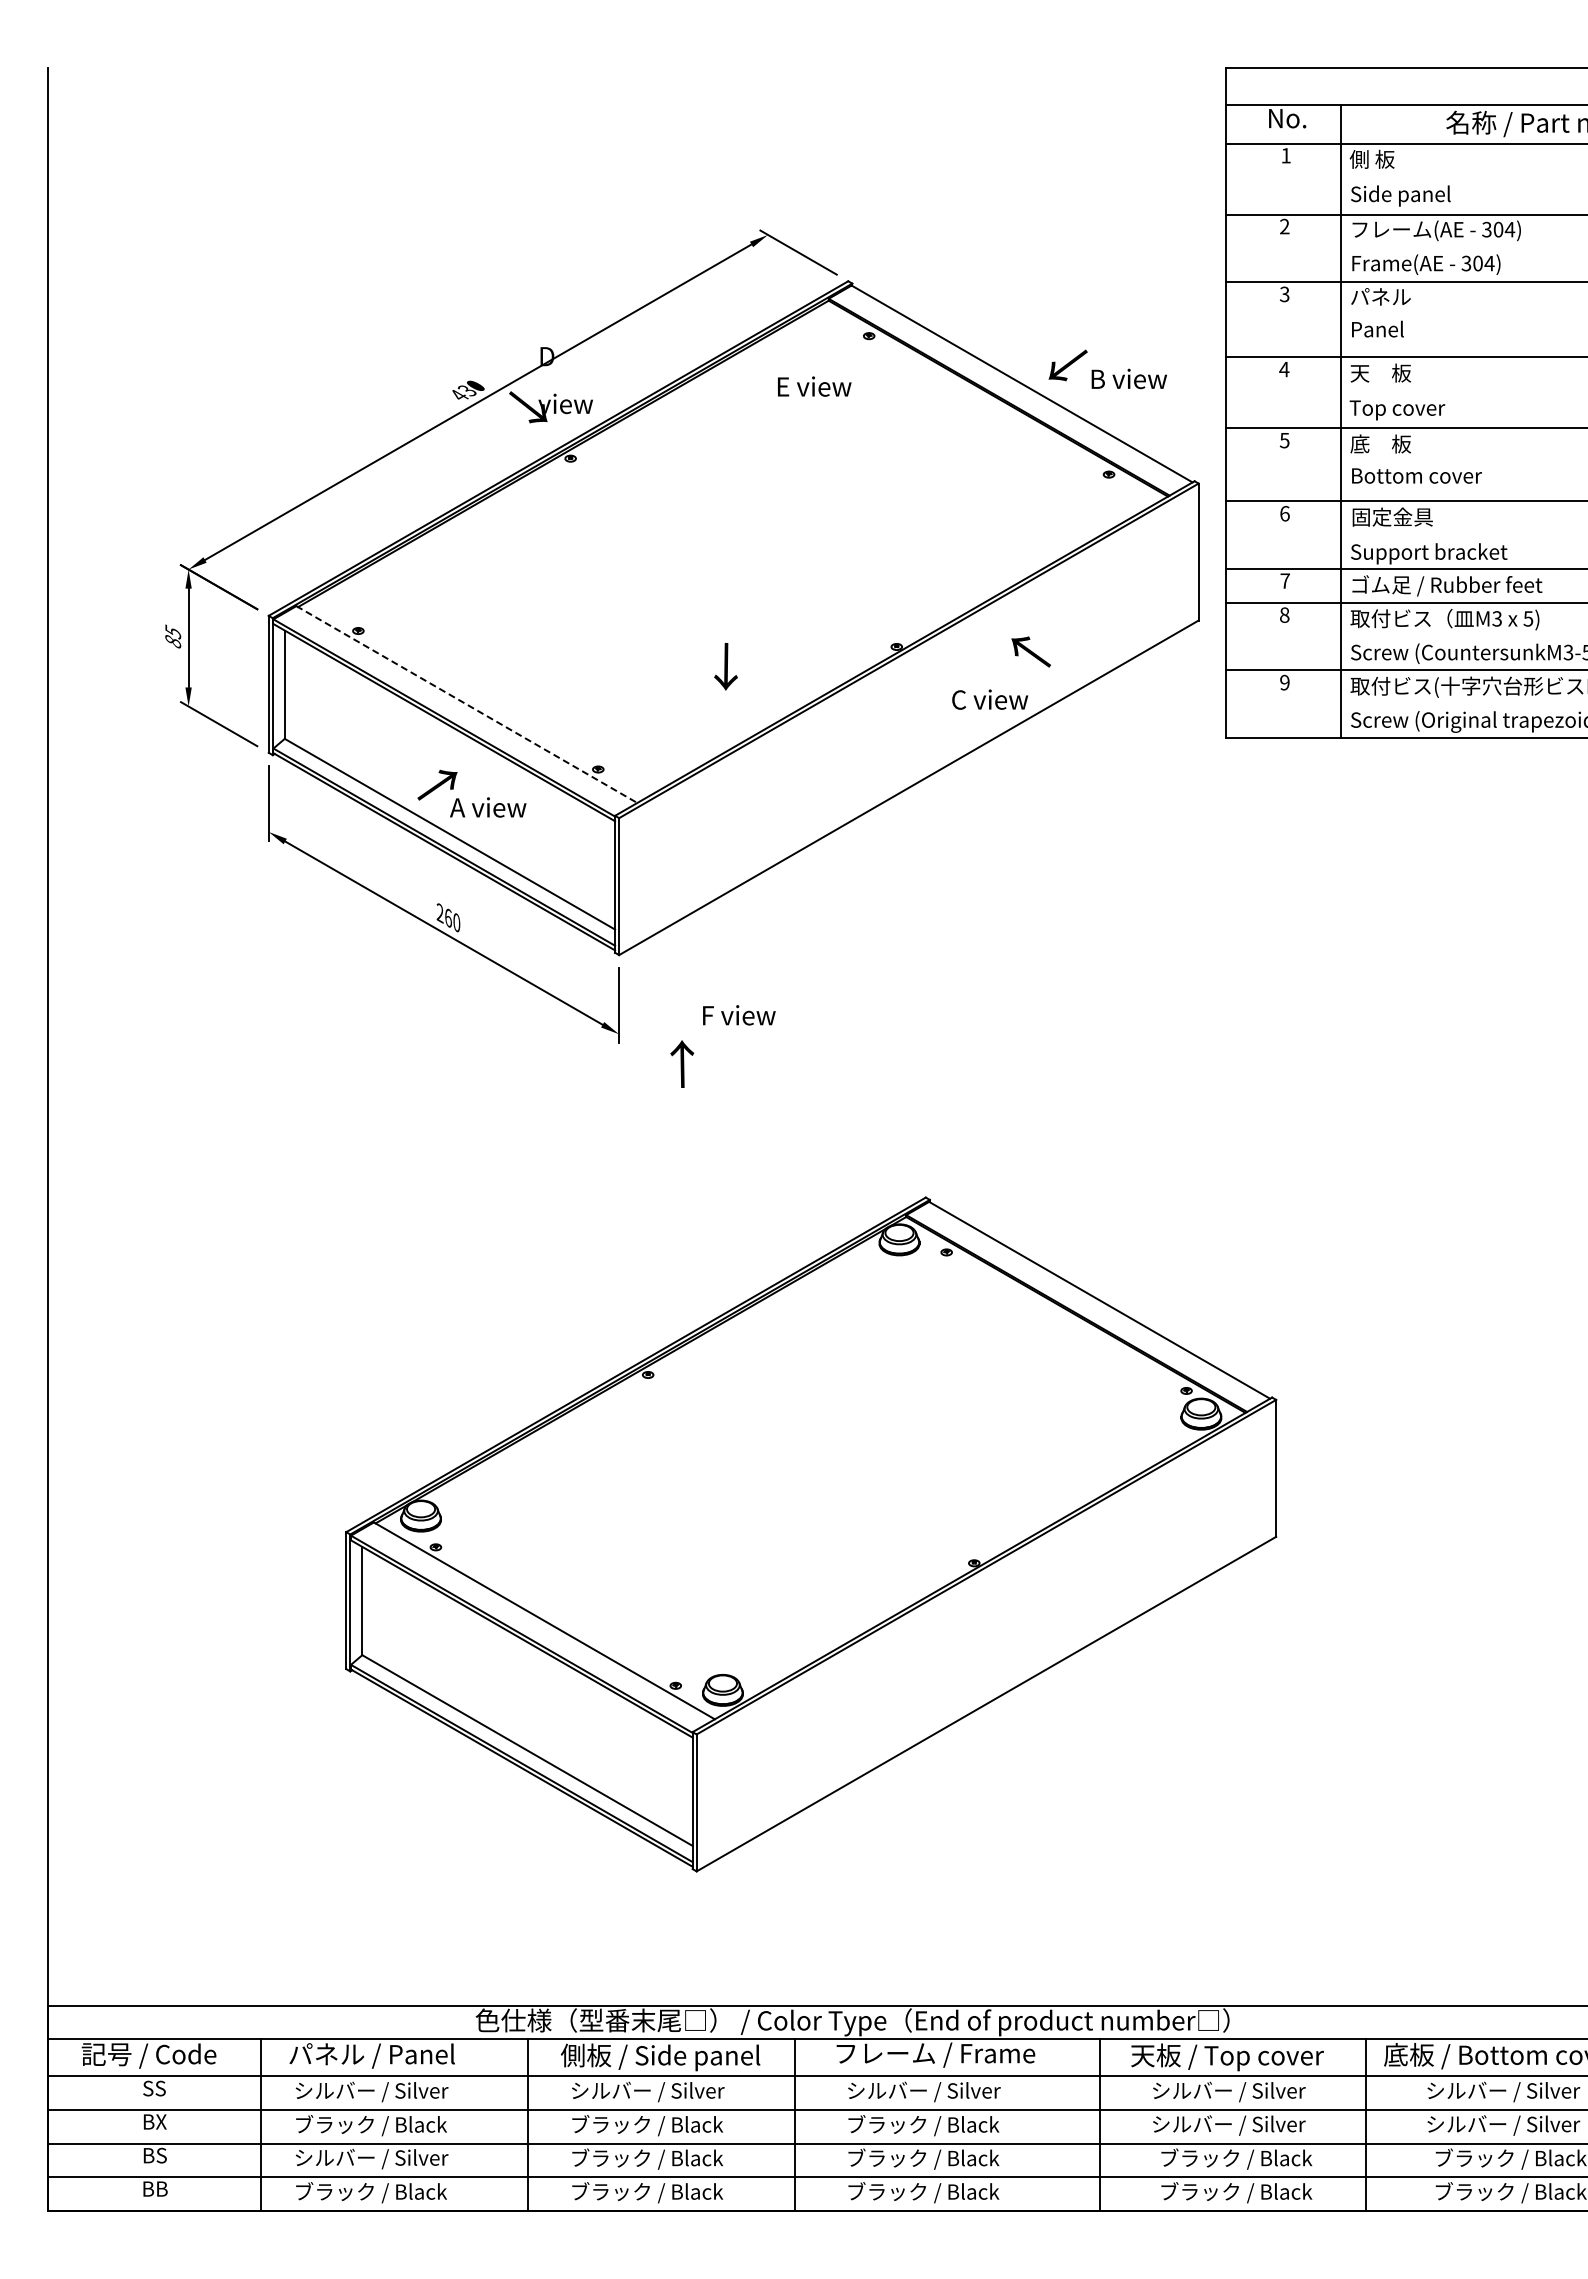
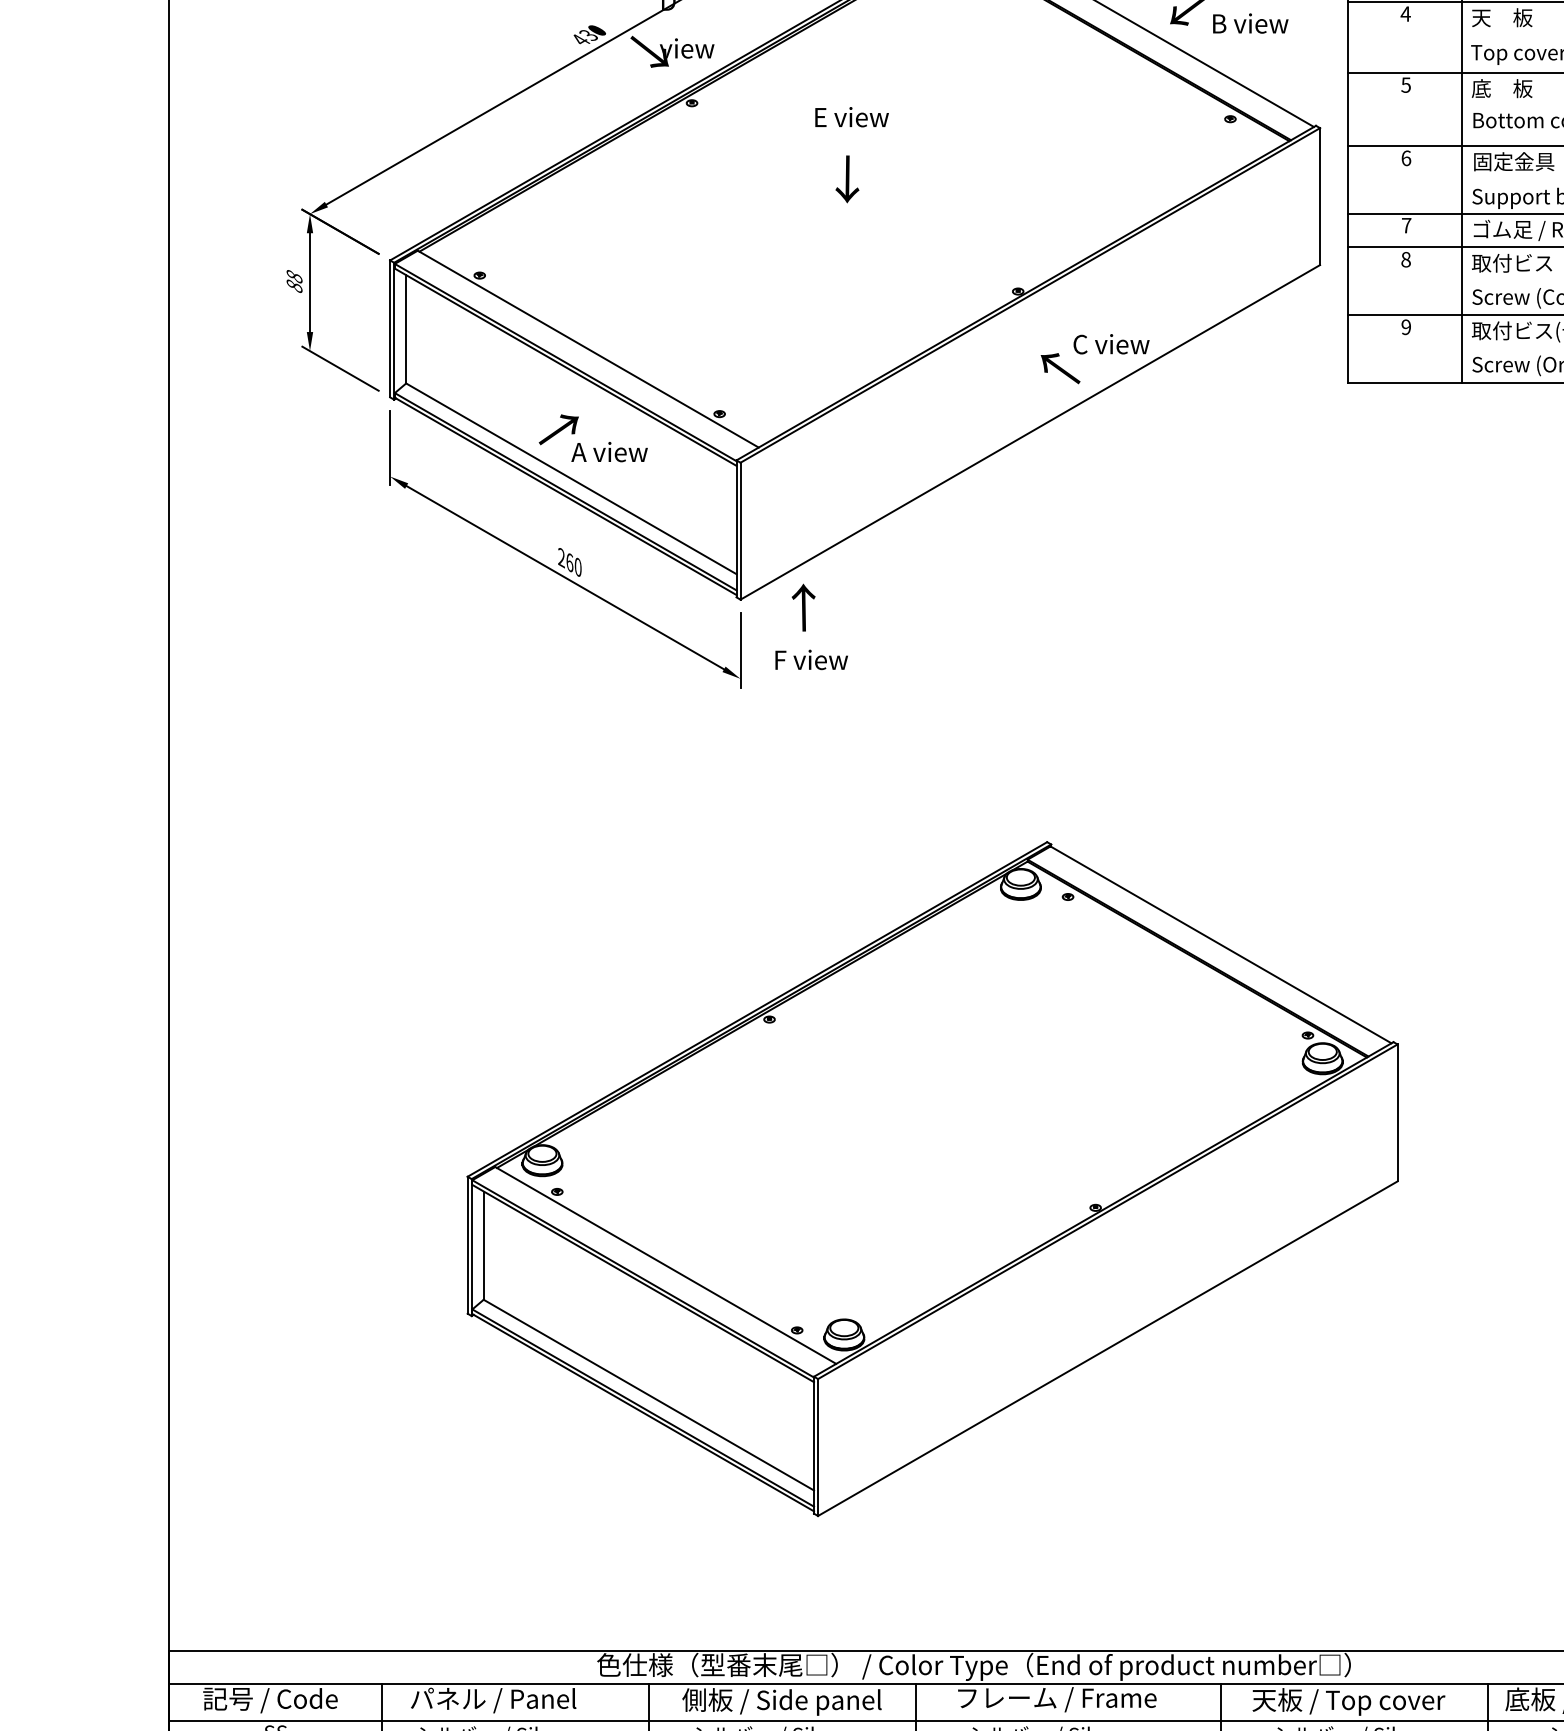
text: (814, 386) -> (851, 117), moved
text: (172, 631) -> (293, 276), 85 -> 88
text: (1030, 651) -> (1059, 368), moved
text: (725, 666) -> (846, 179), moved
line: (466, 704) -> (587, 349), dashed -> solid
text: (739, 1015) -> (811, 660), moved
text: (682, 1063) -> (803, 607), moved

